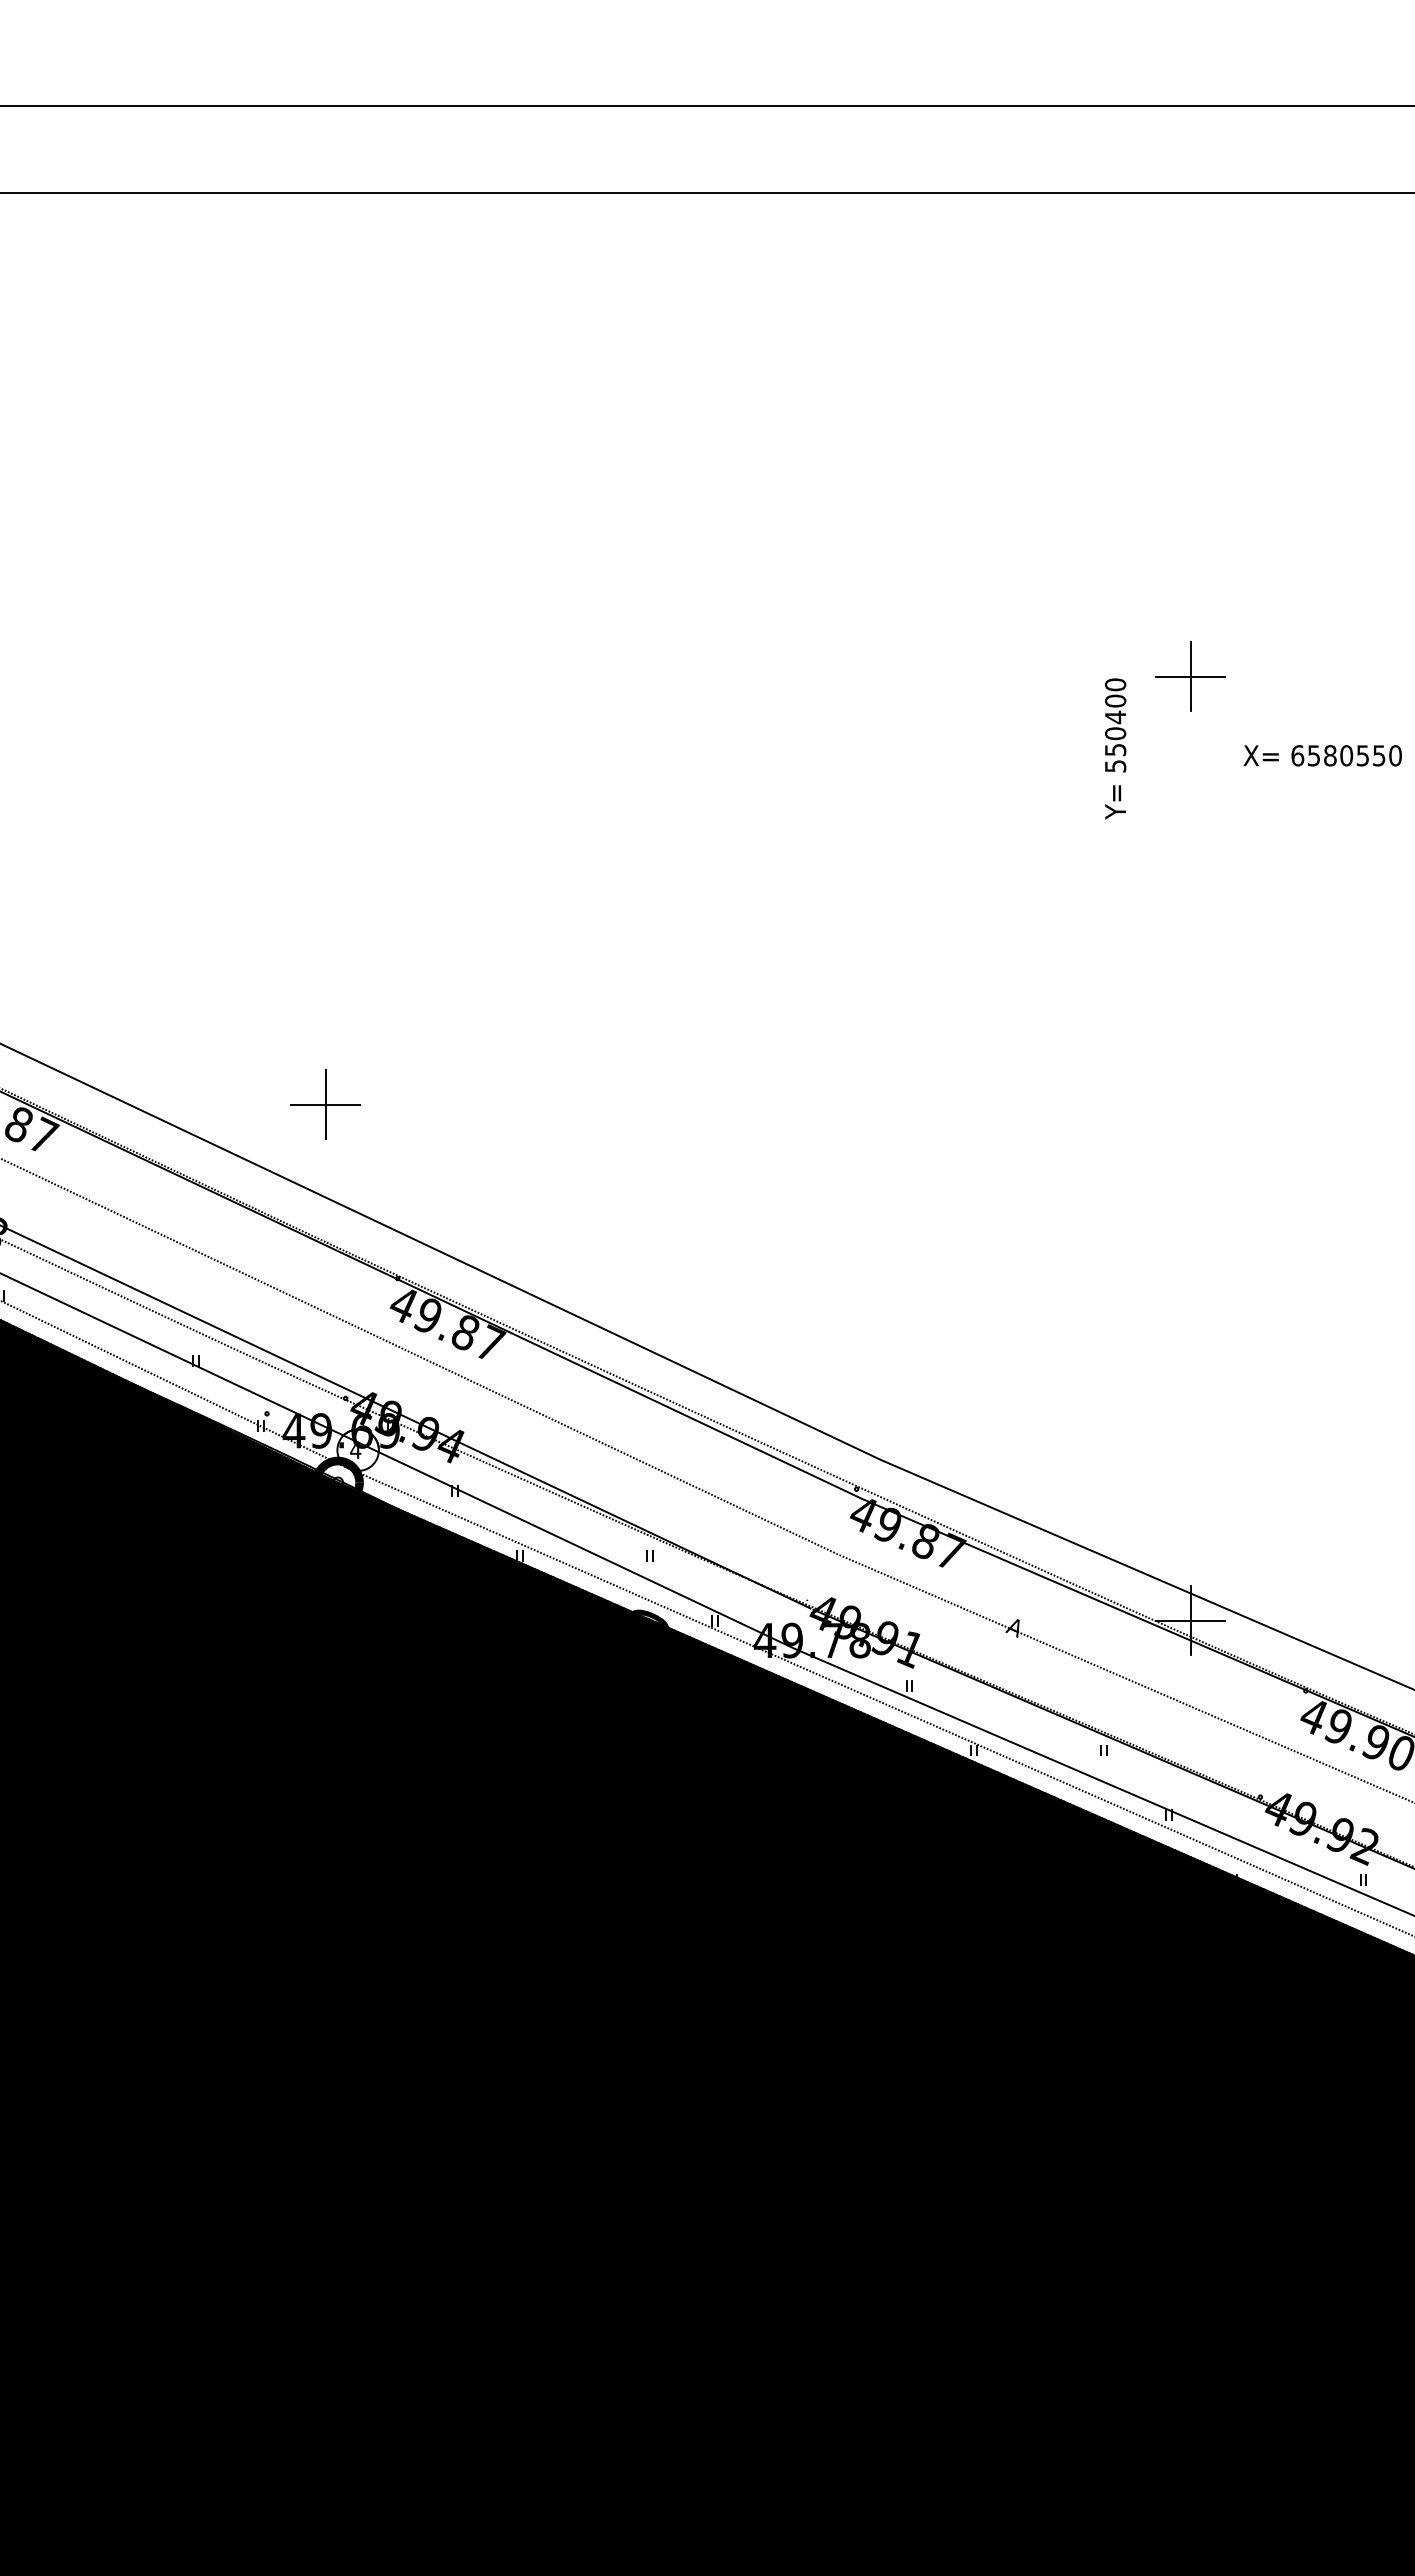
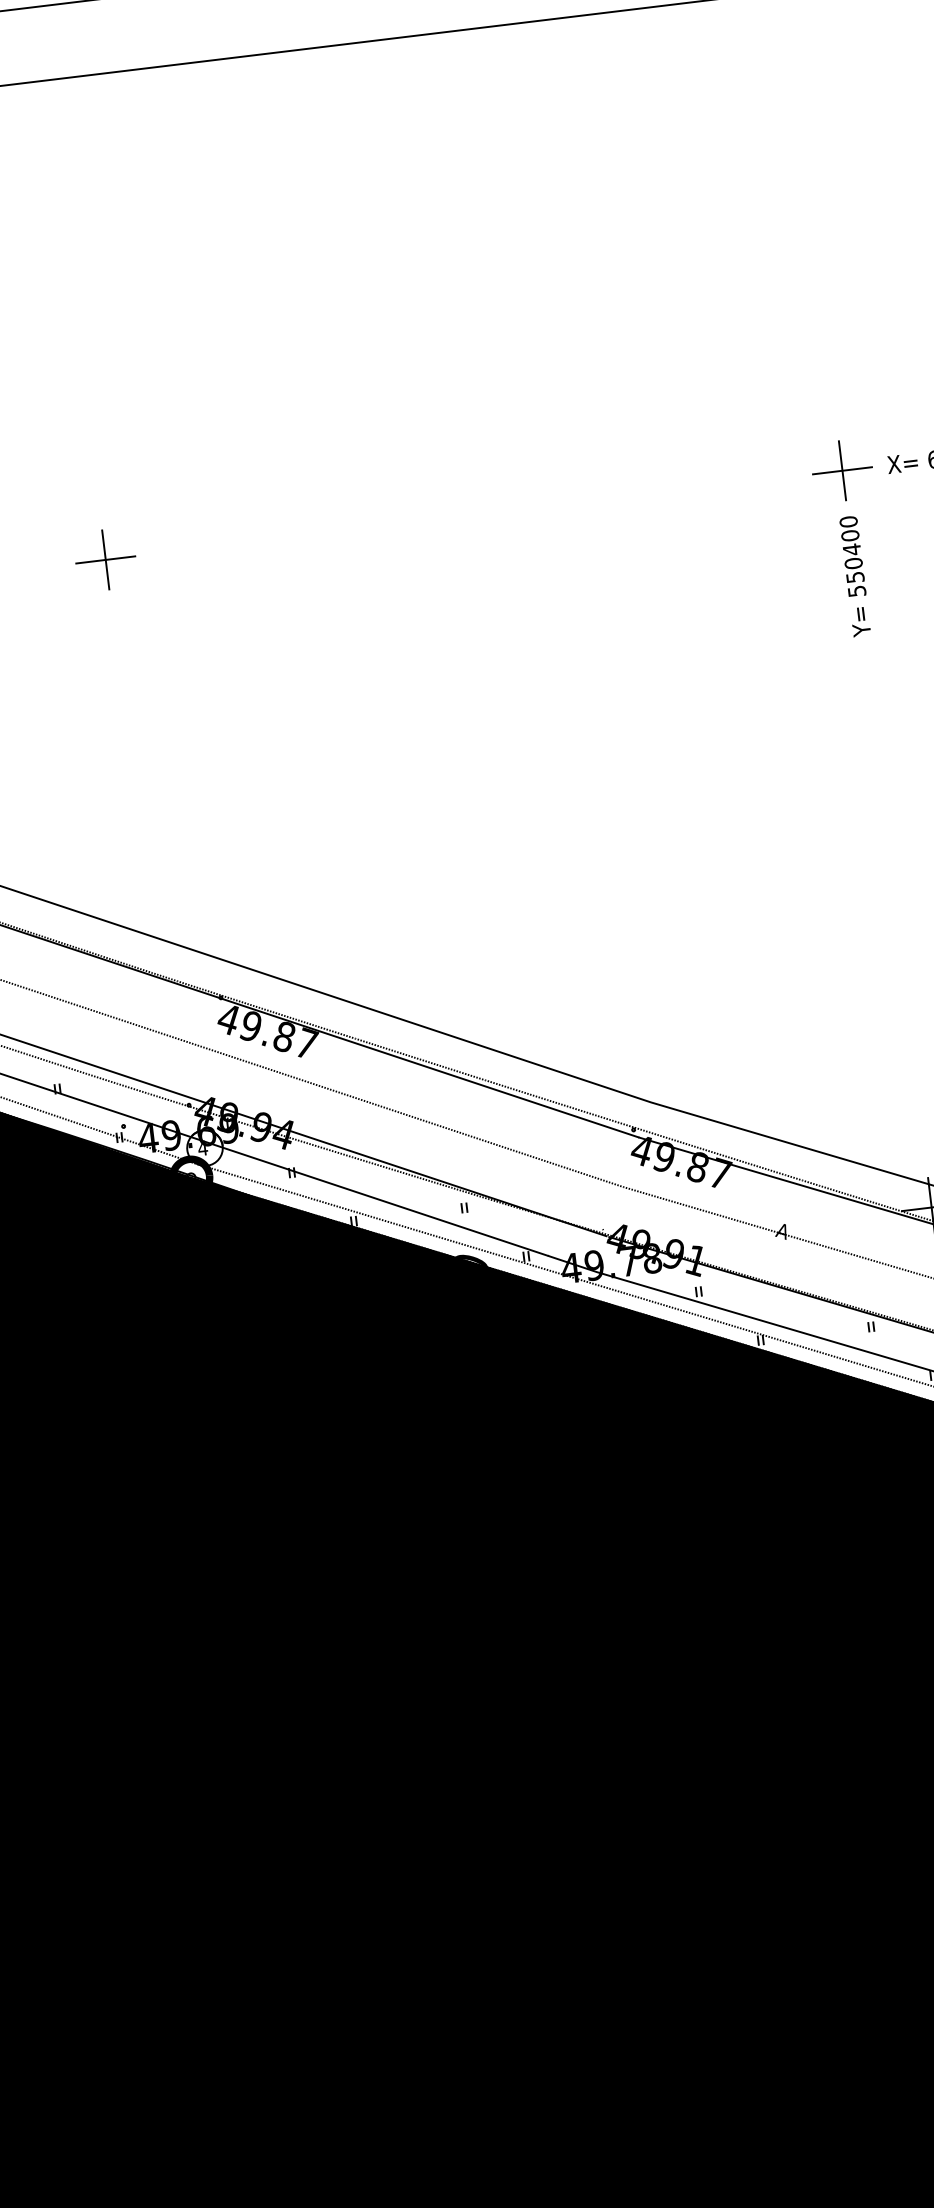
part: (1190, 676) -> (842, 470), moved
text: (1115, 748) -> (855, 576), moved
part: (325, 1104) -> (105, 559), moved

